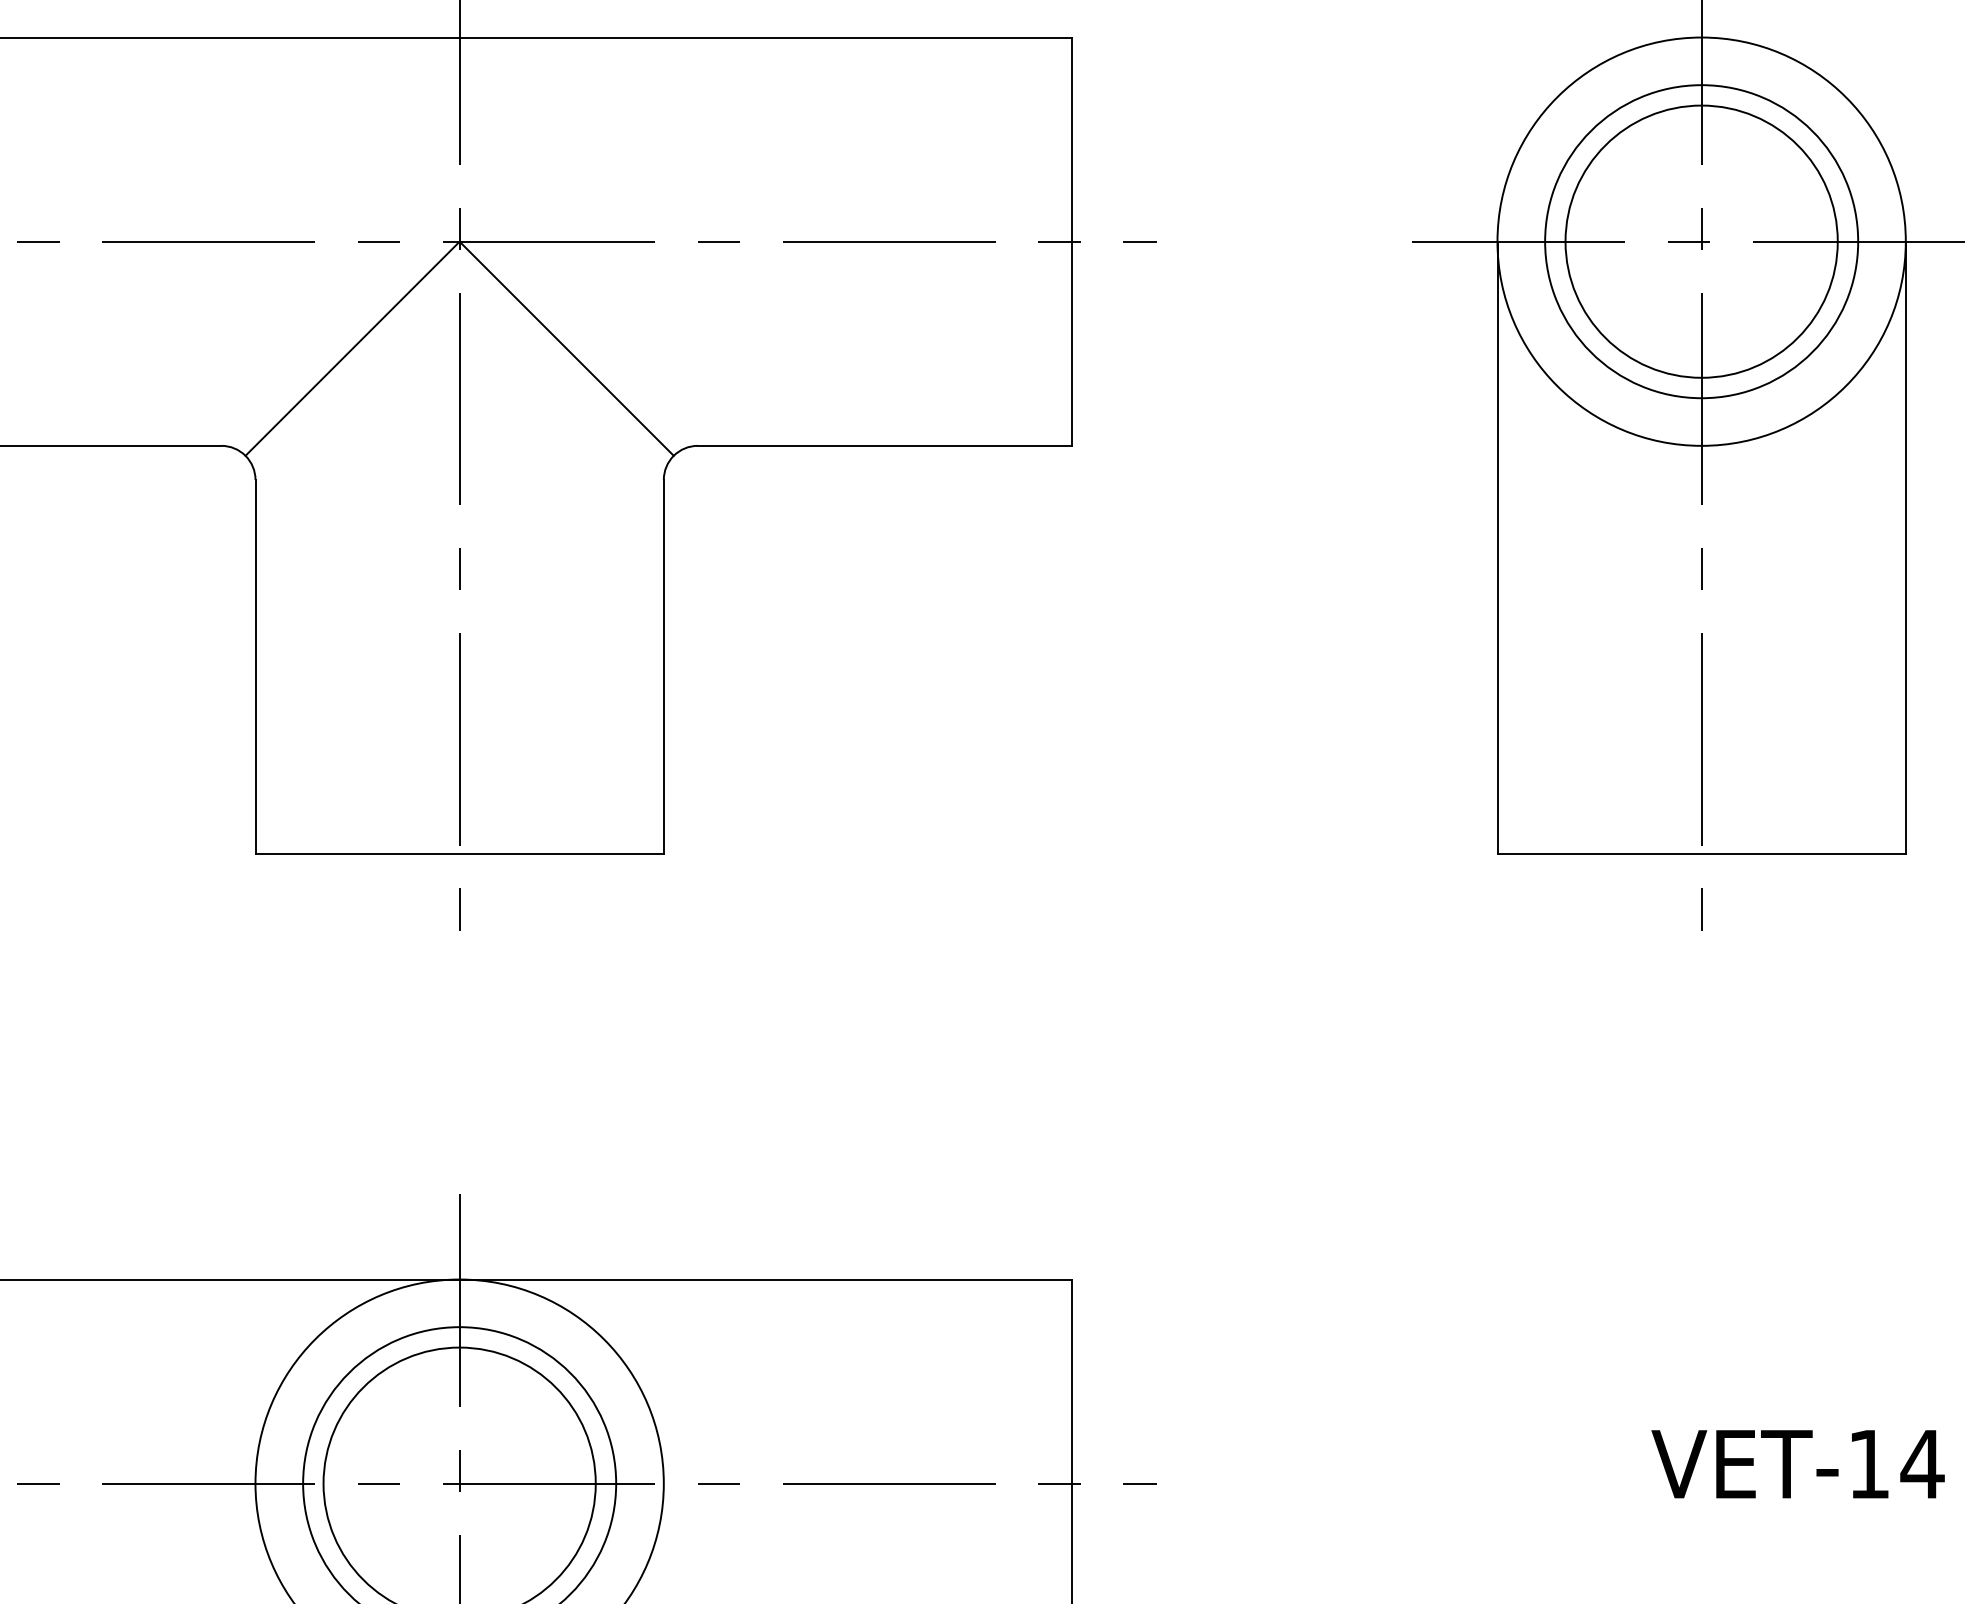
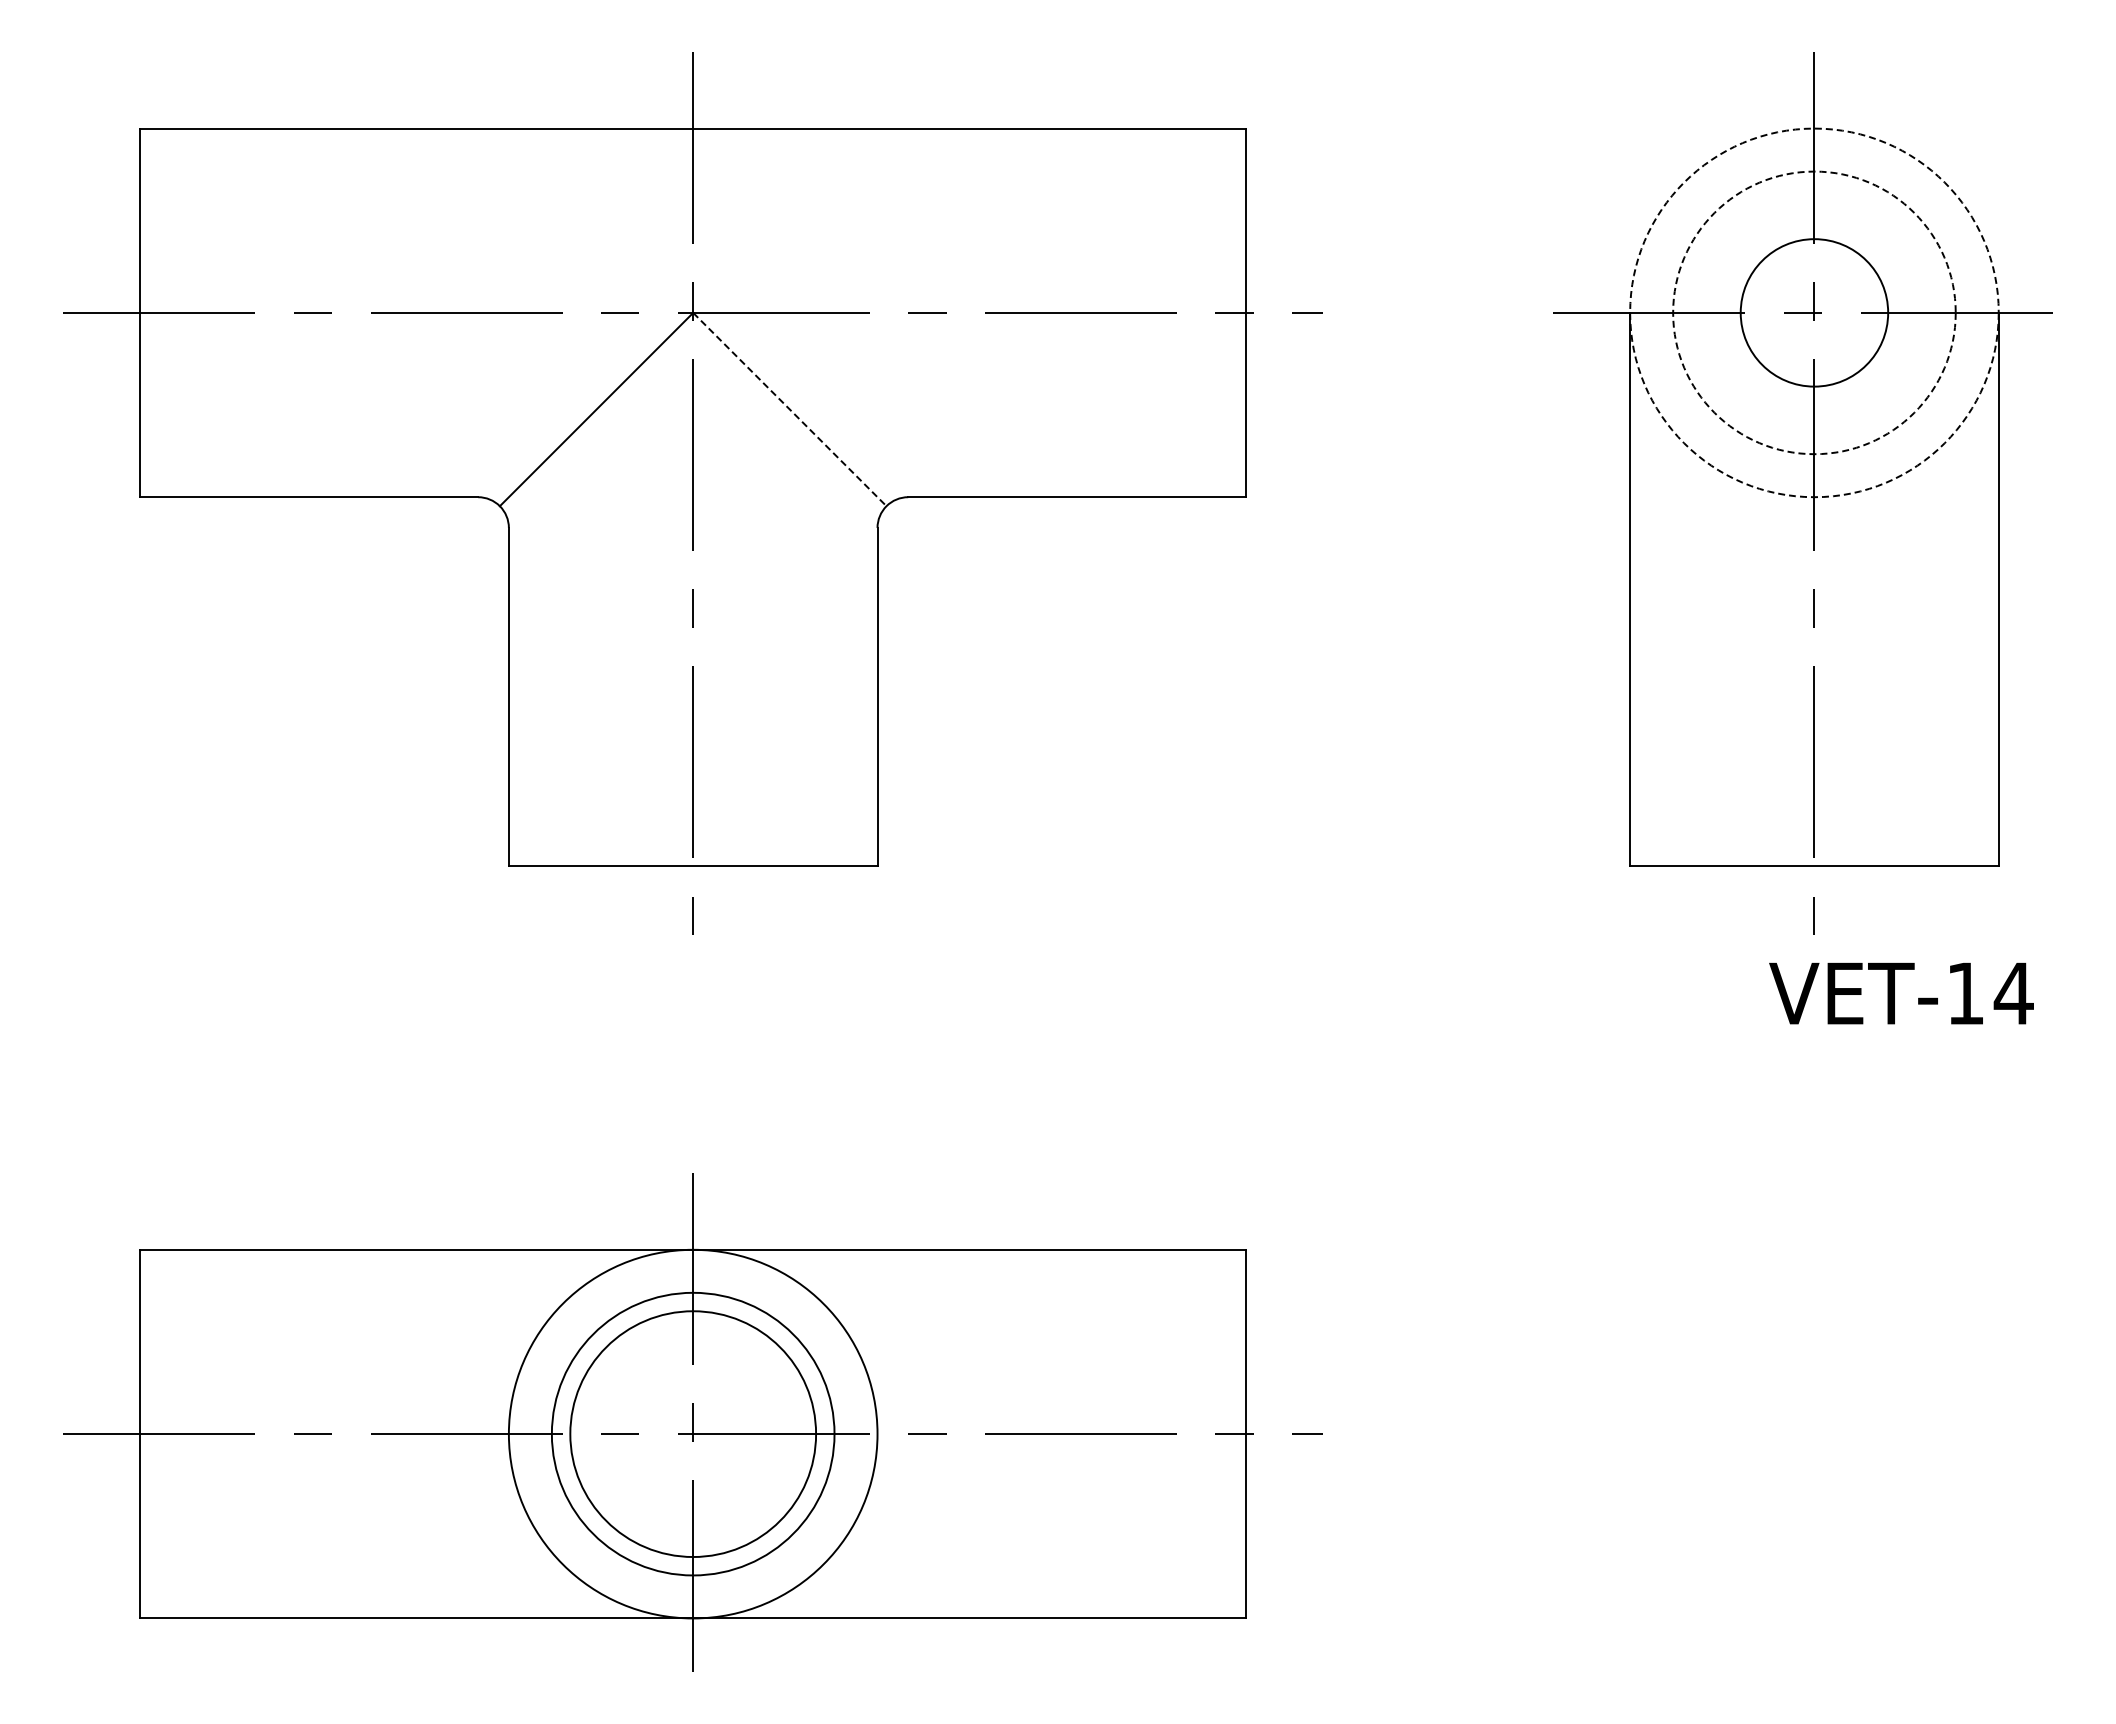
circle: (1701, 241) -> (1814, 312), size x0.6
circle: (1701, 241) -> (1814, 312), solid -> dashed
circle: (1701, 241) -> (1814, 312), solid -> dashed
line: (566, 348) -> (789, 409), solid -> dashed
text: (1798, 1464) -> (1901, 993), moved

